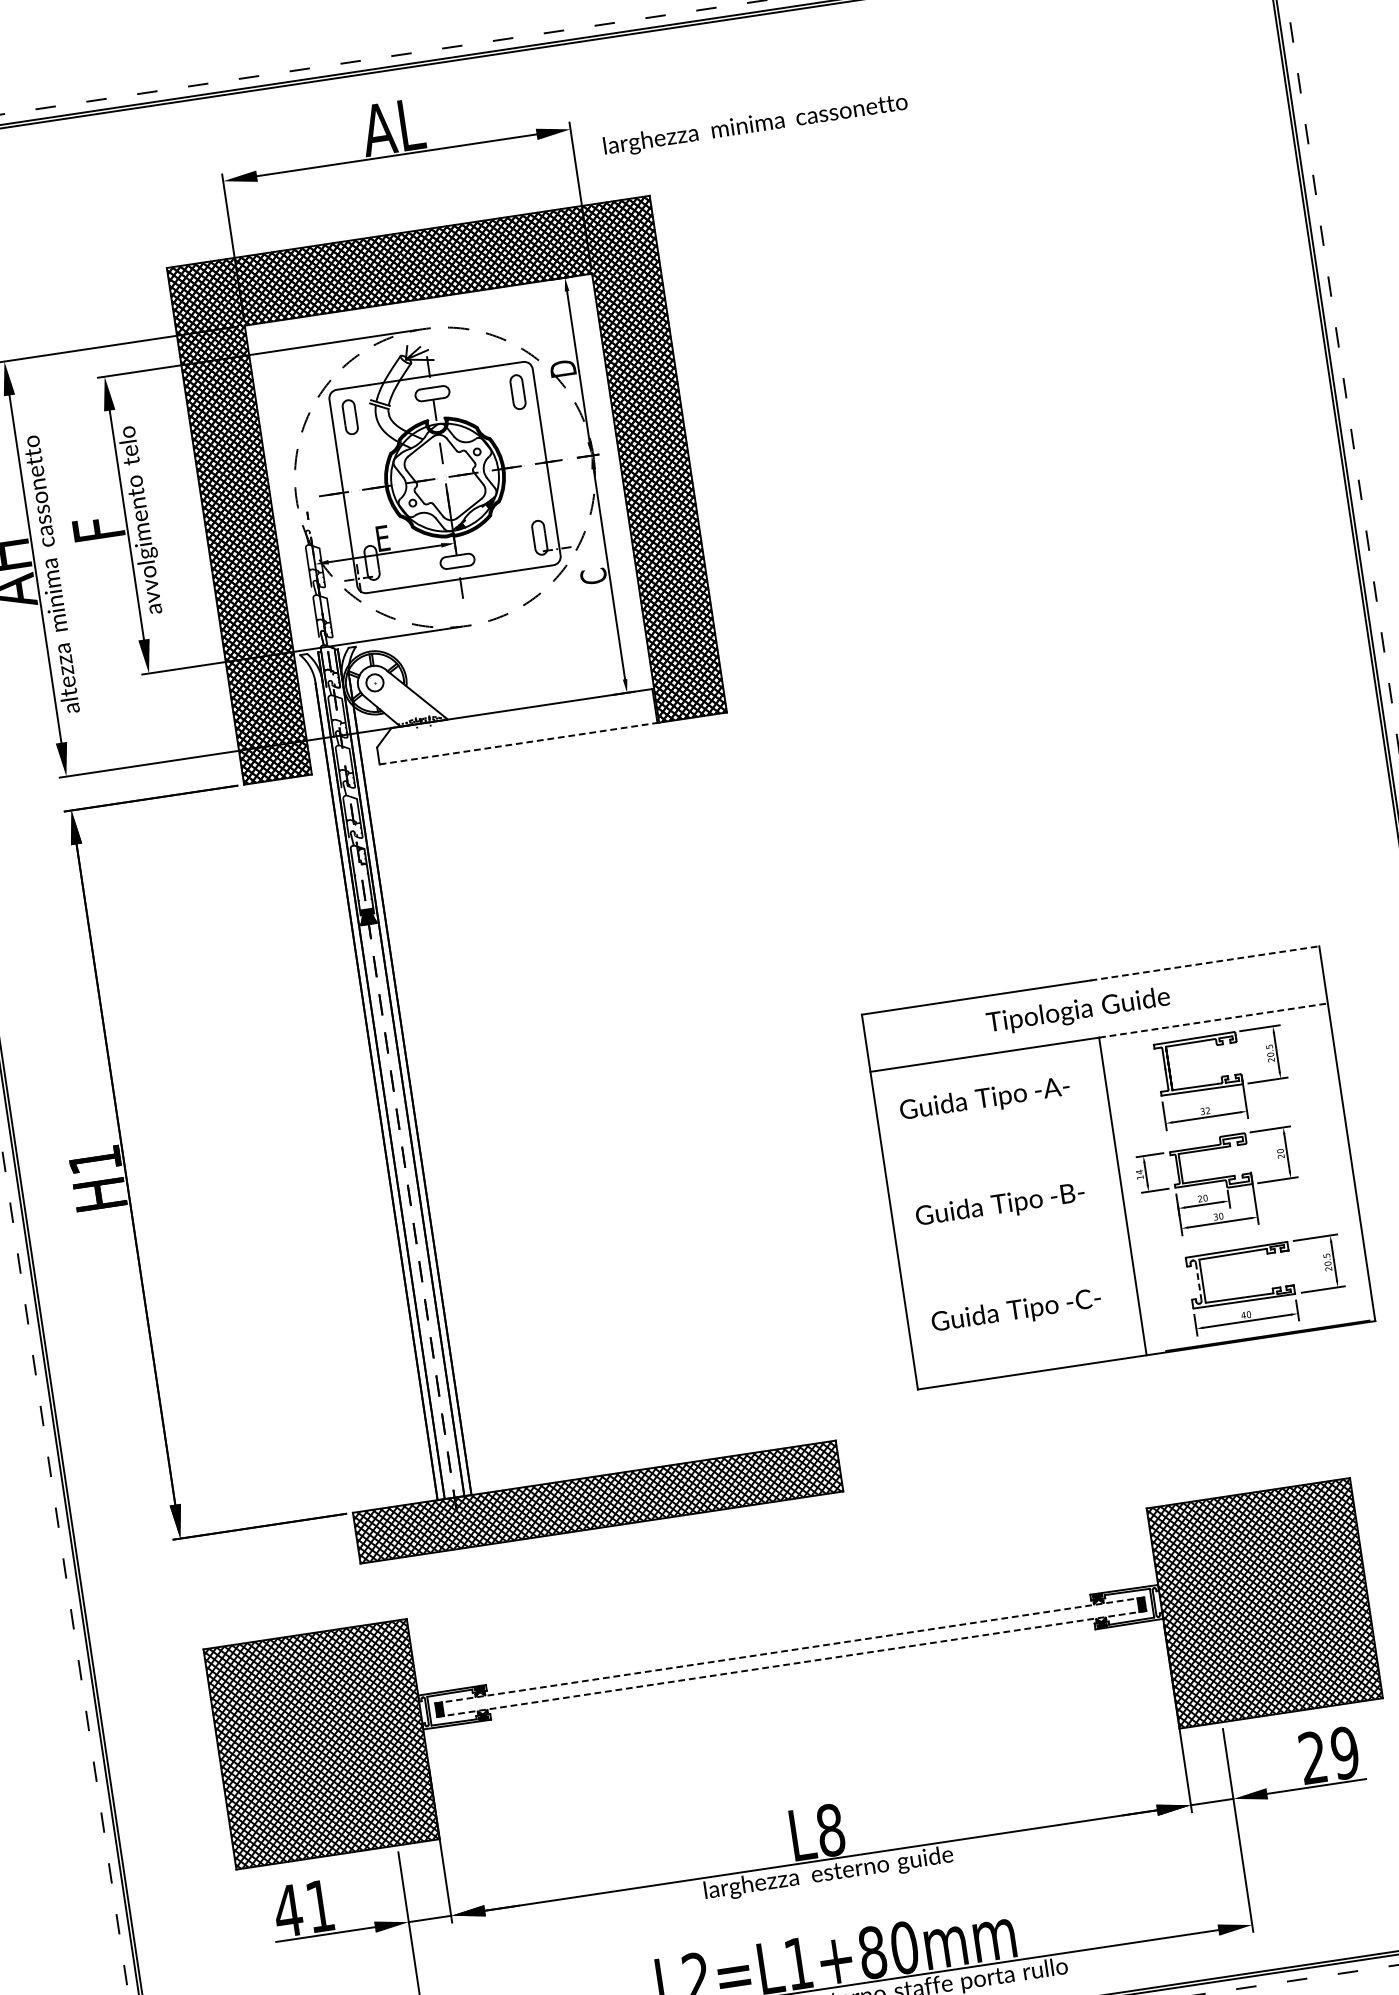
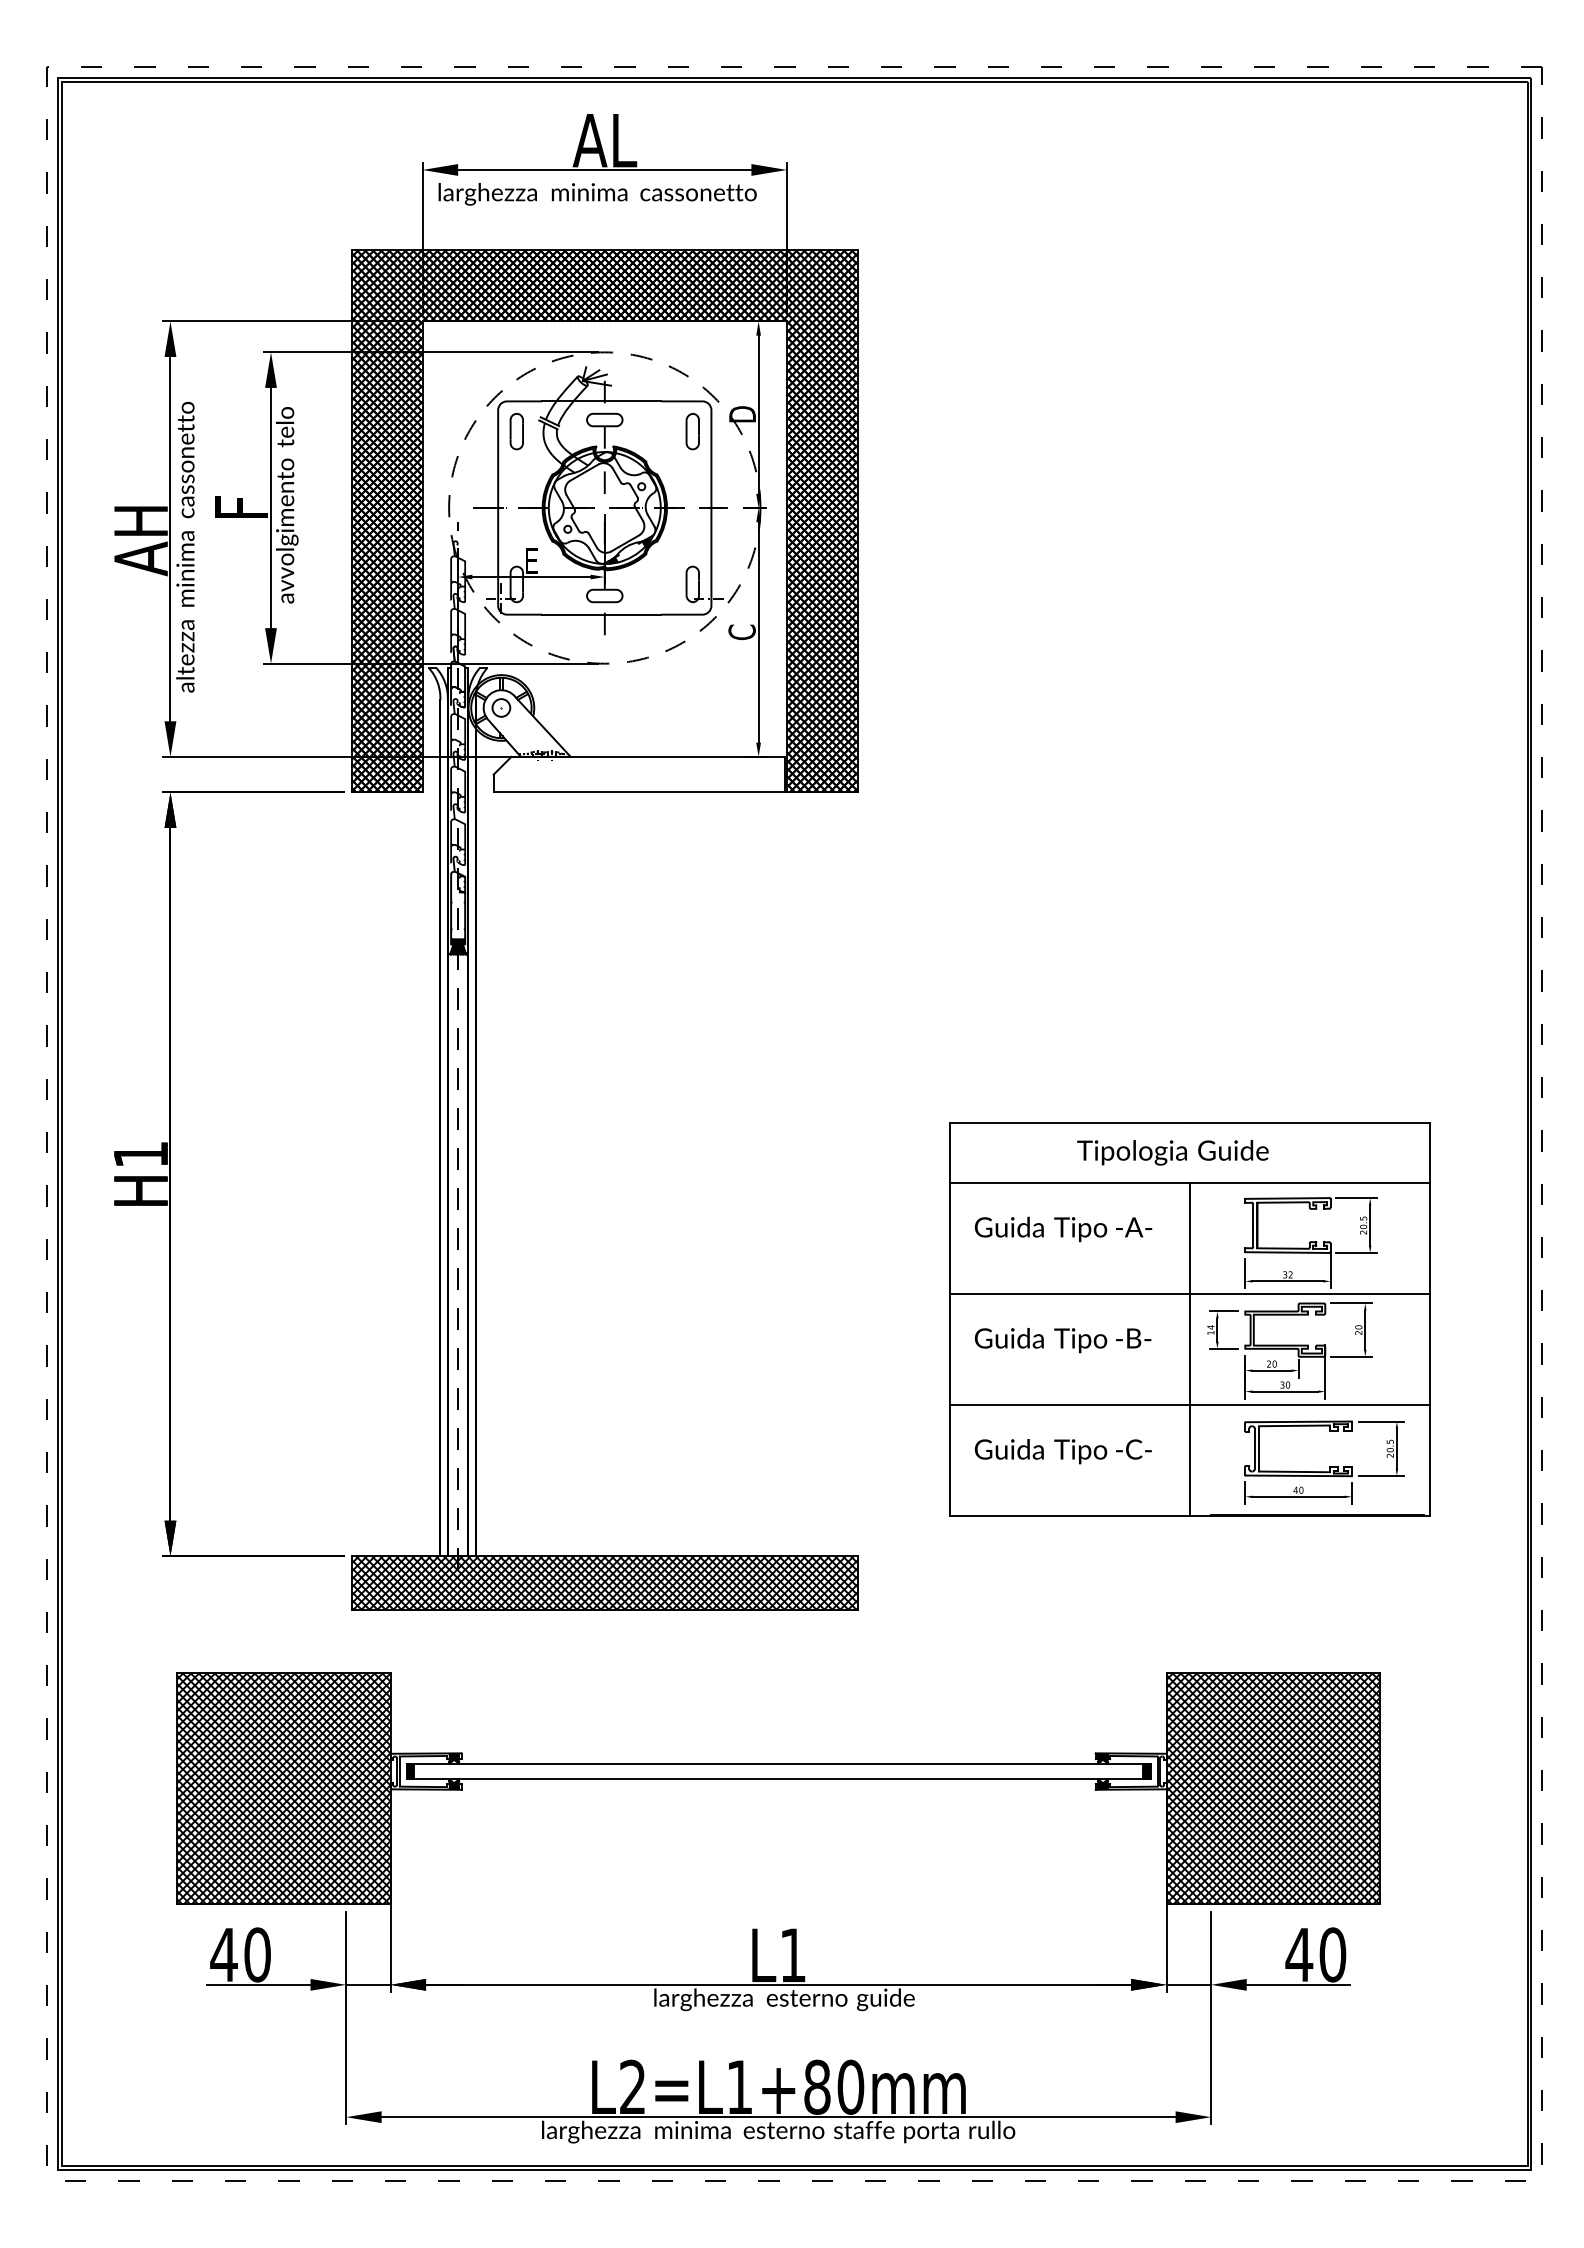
text: (755, 125) -> (597, 194), moved
line: (518, 743) -> (639, 792), dashed -> solid
line: (1205, 963) -> (1310, 1123), dashed -> solid
line: (1213, 1020) -> (1310, 1183), dashed -> solid
line: (1115, 1143) -> (1190, 1294), added
line: (1131, 1249) -> (1190, 1405), added
line: (1198, 1281) -> (1254, 1448), dashed -> solid
line: (789, 1650) -> (778, 1764), dashed -> solid
line: (791, 1663) -> (778, 1778), dashed -> solid
text: (1328, 1755) -> (1315, 1954), 29 -> 40
text: (831, 1830) -> (793, 1955), L8 -> L1
text: (320, 1905) -> (257, 1954), 41 -> 40

